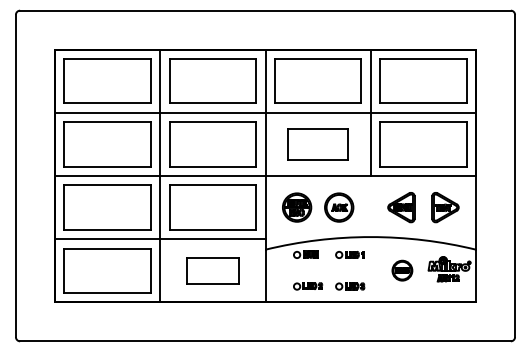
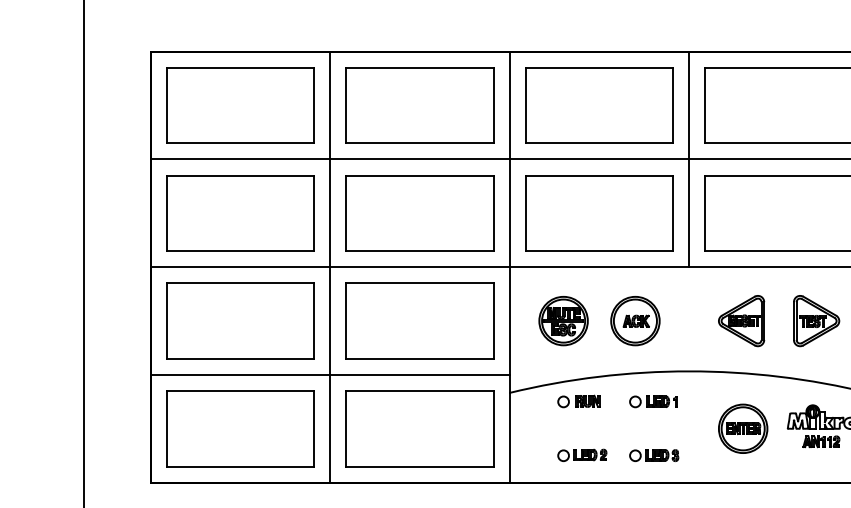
part: (317, 144) -> (598, 213), size x1.43
part: (212, 270) -> (419, 428), size x1.67
part: (402, 270) -> (743, 428), size x1.43

